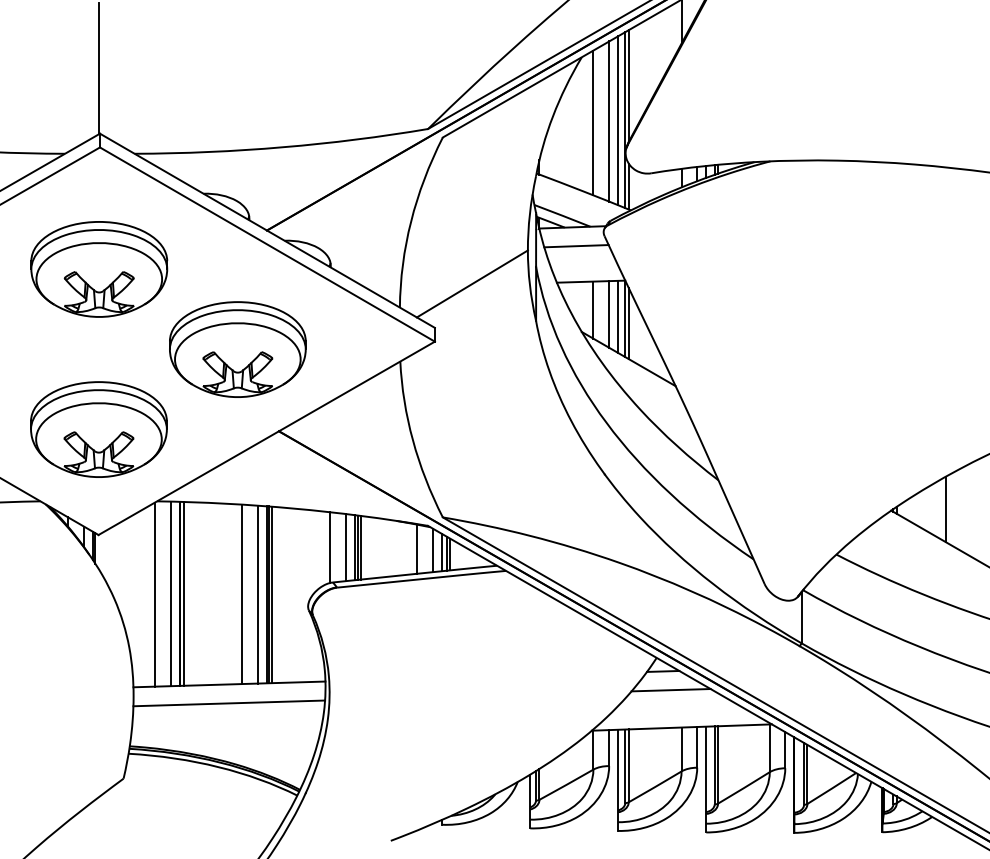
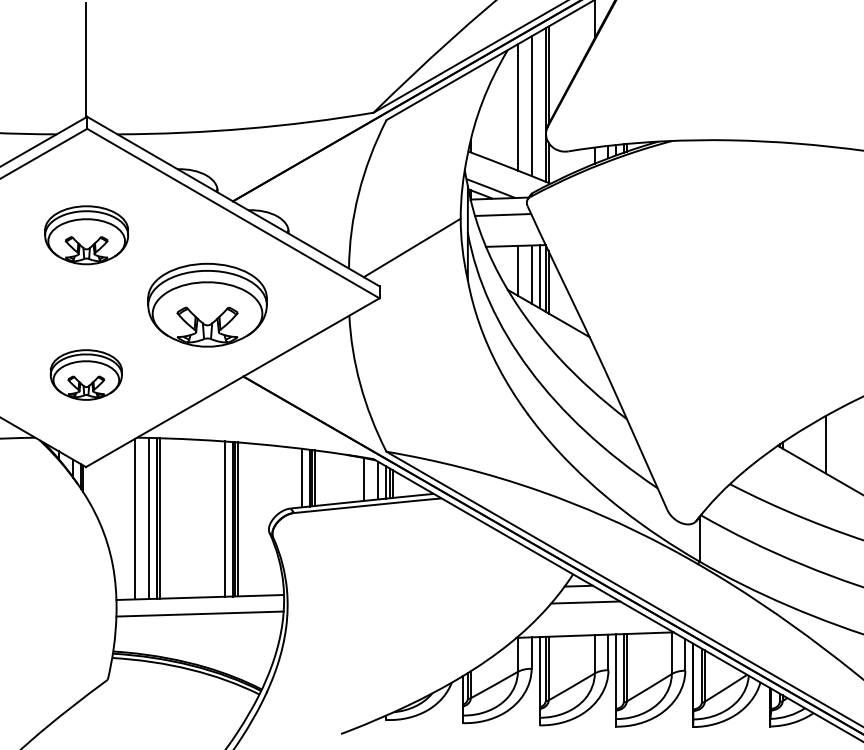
line: (618, 120) -> (539, 105), removed
part: (99, 269) -> (86, 235), size x0.7
part: (98, 429) -> (85, 375), size x0.6
line: (329, 547) -> (287, 477), removed
line: (241, 594) -> (210, 519), removed

